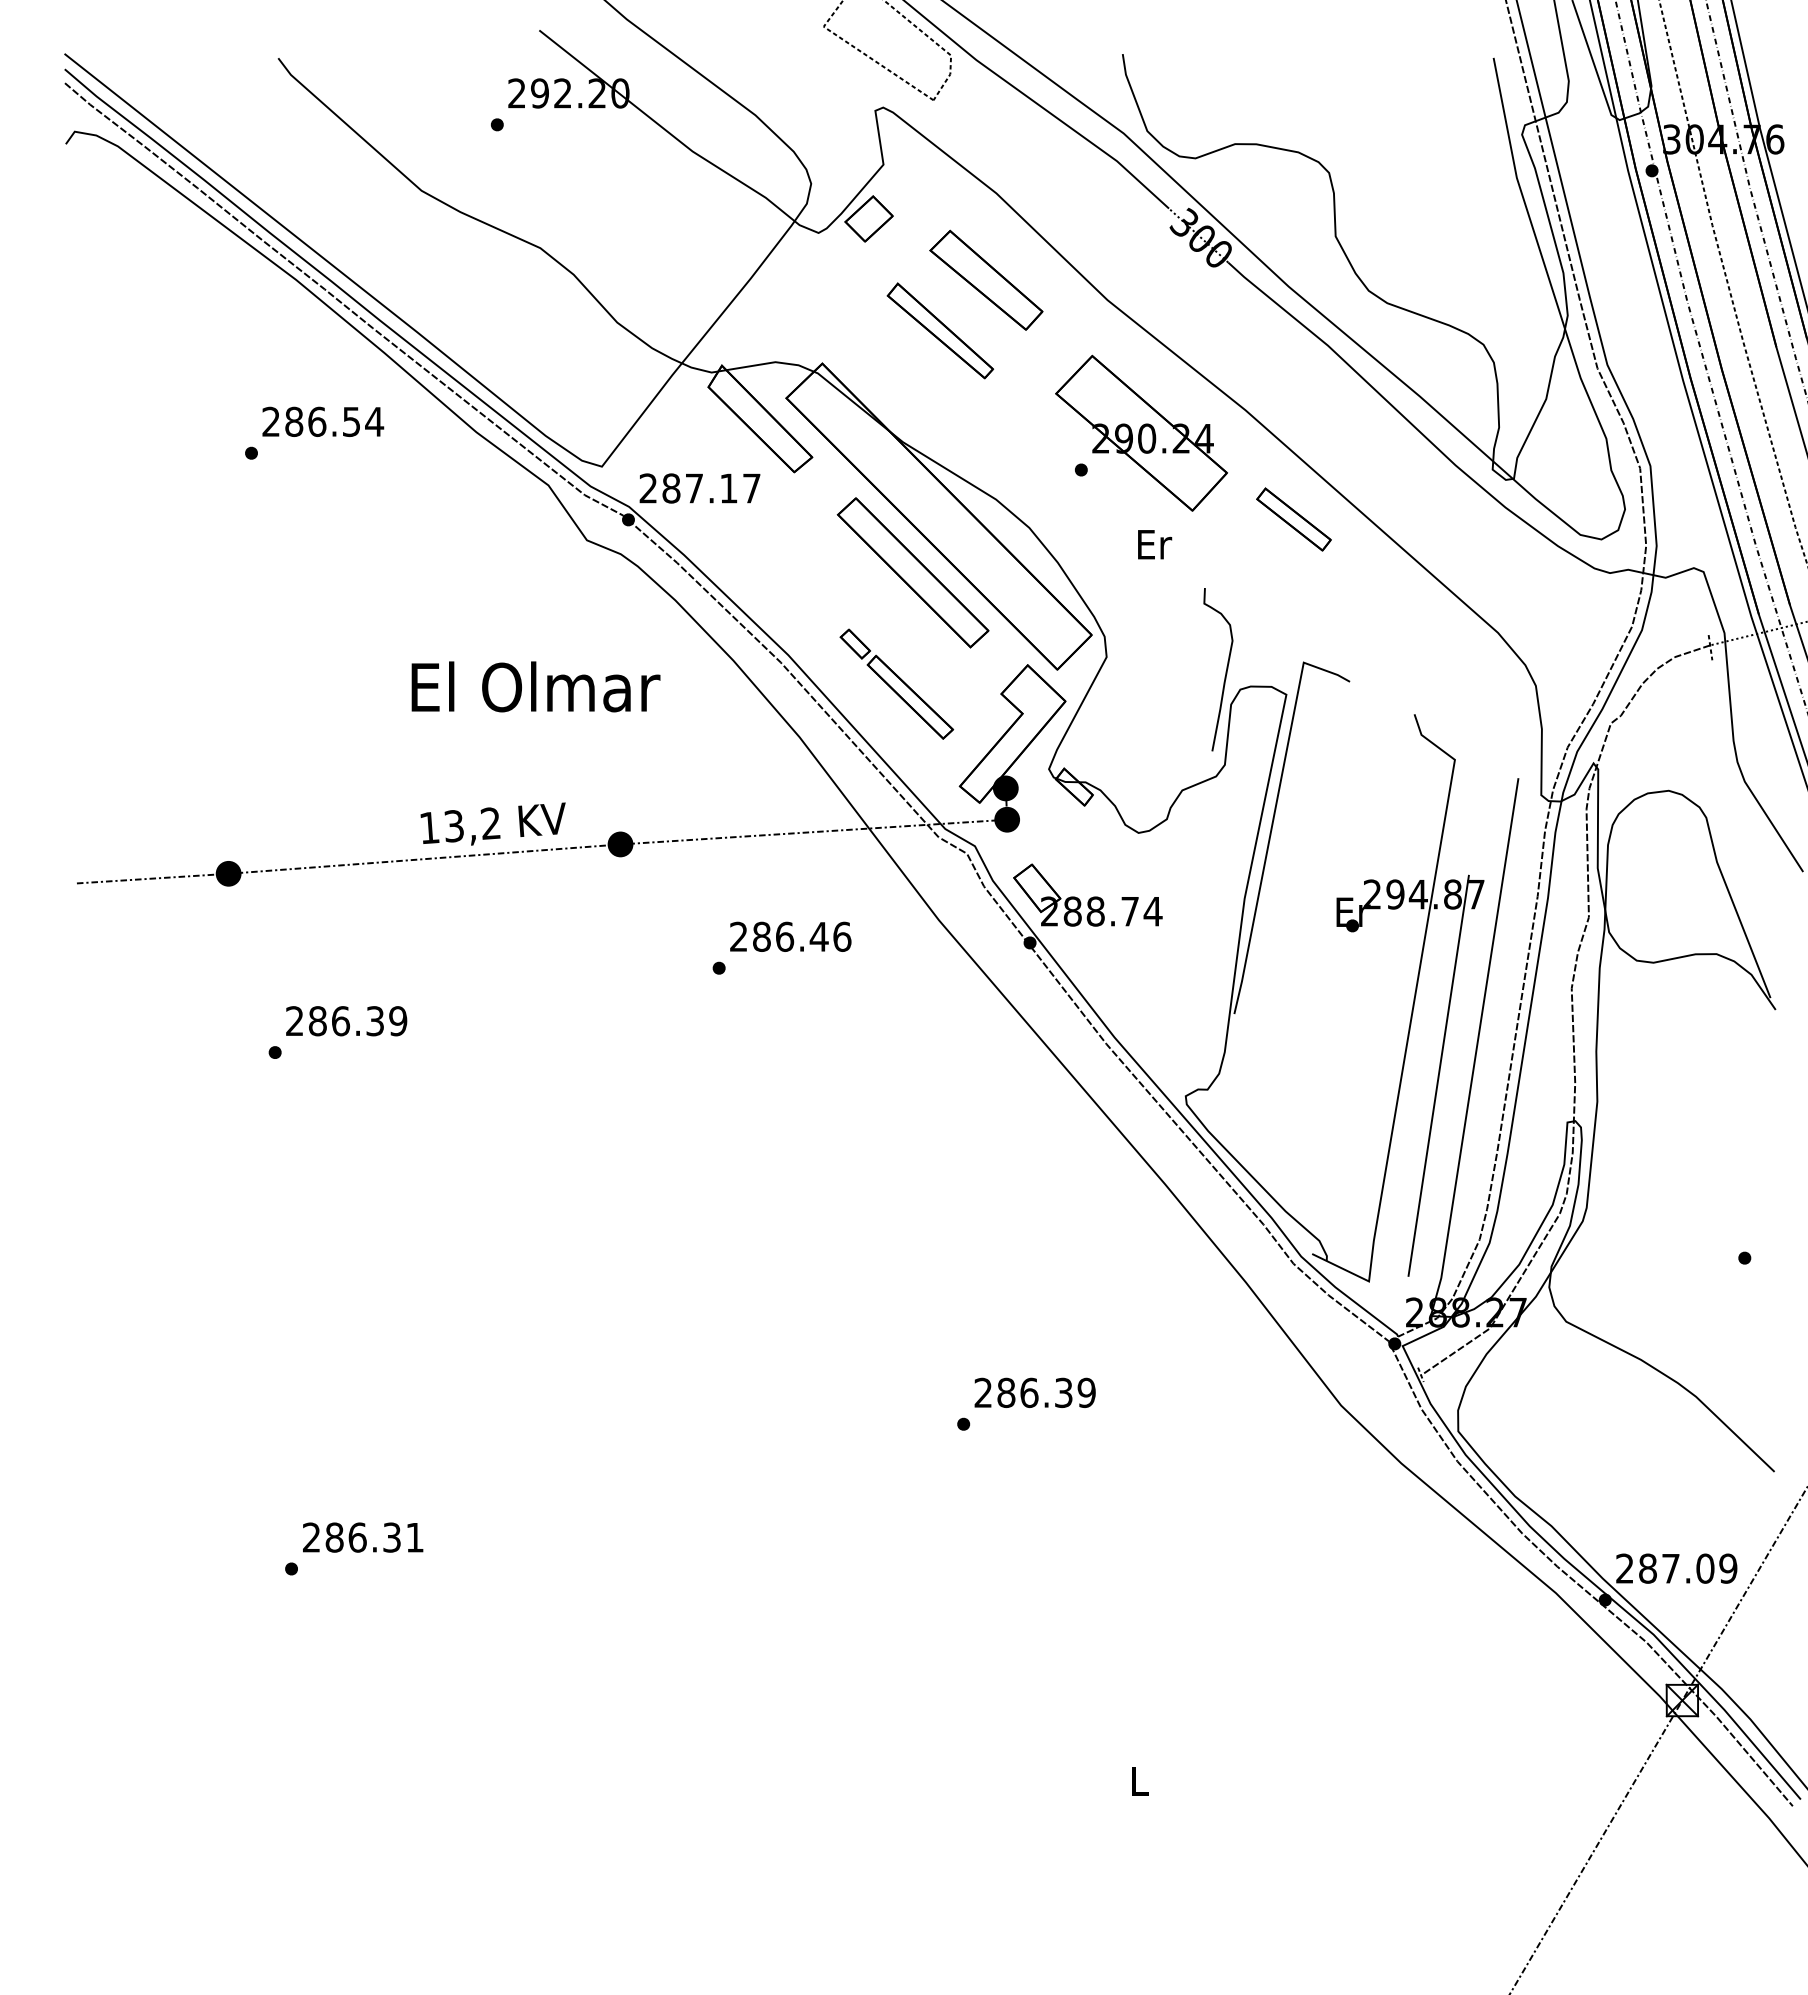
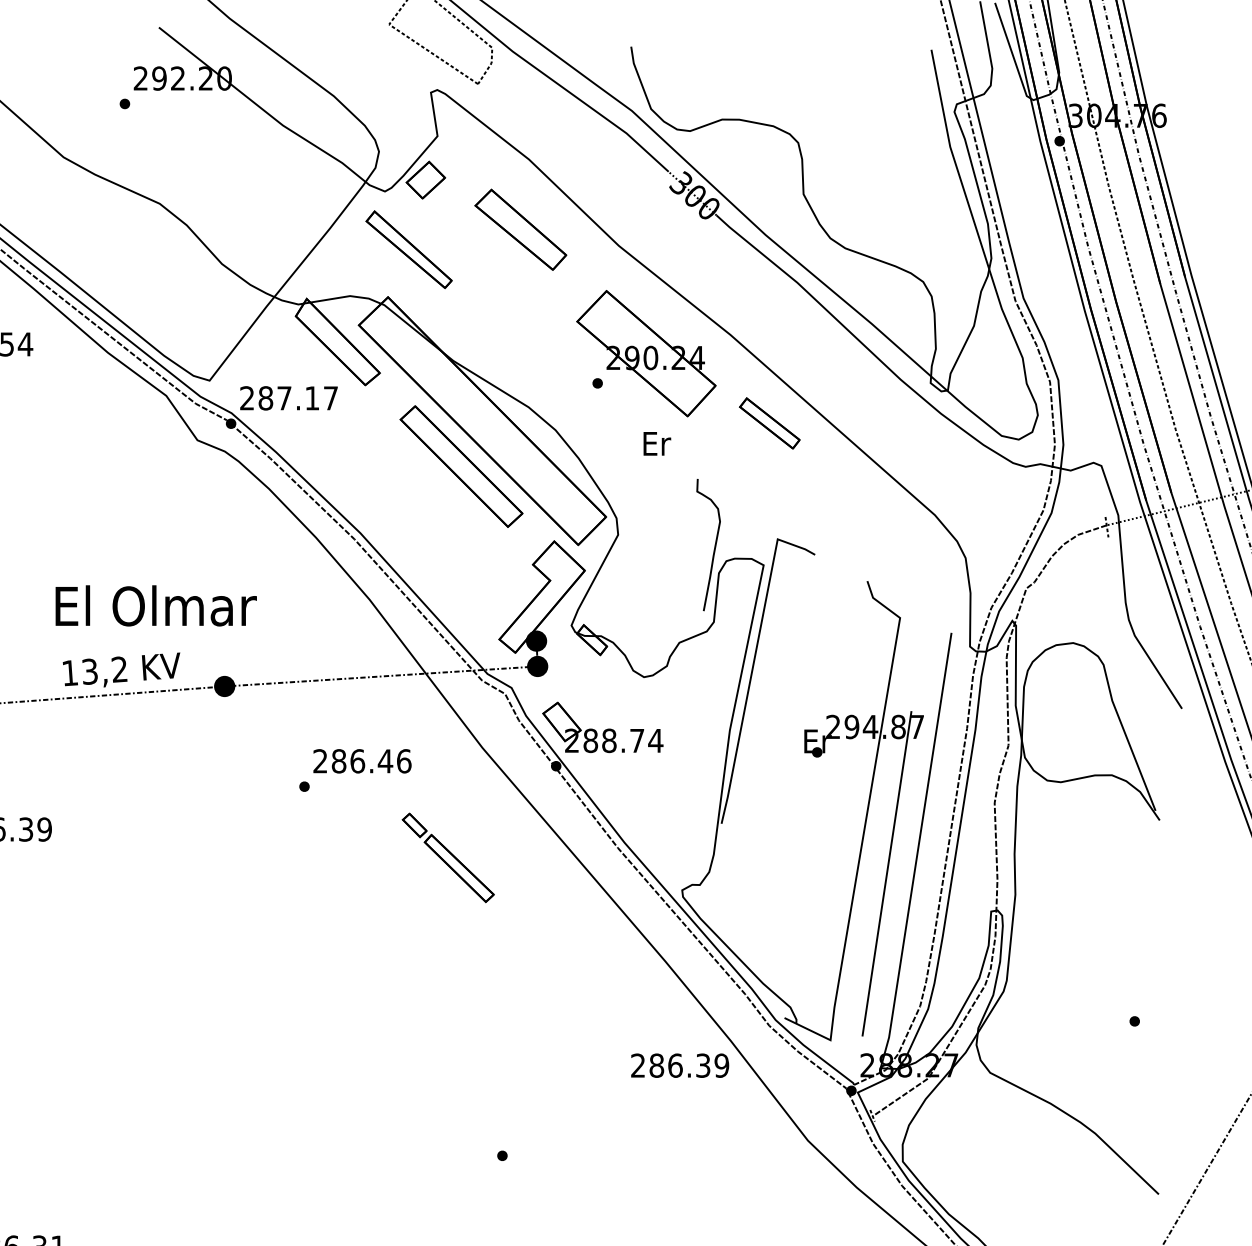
part: (940, 330) -> (409, 249), moved
part: (896, 683) -> (448, 857), moved
text: (535, 686) -> (155, 605), moved
text: (1034, 1392) -> (679, 1065), moved

